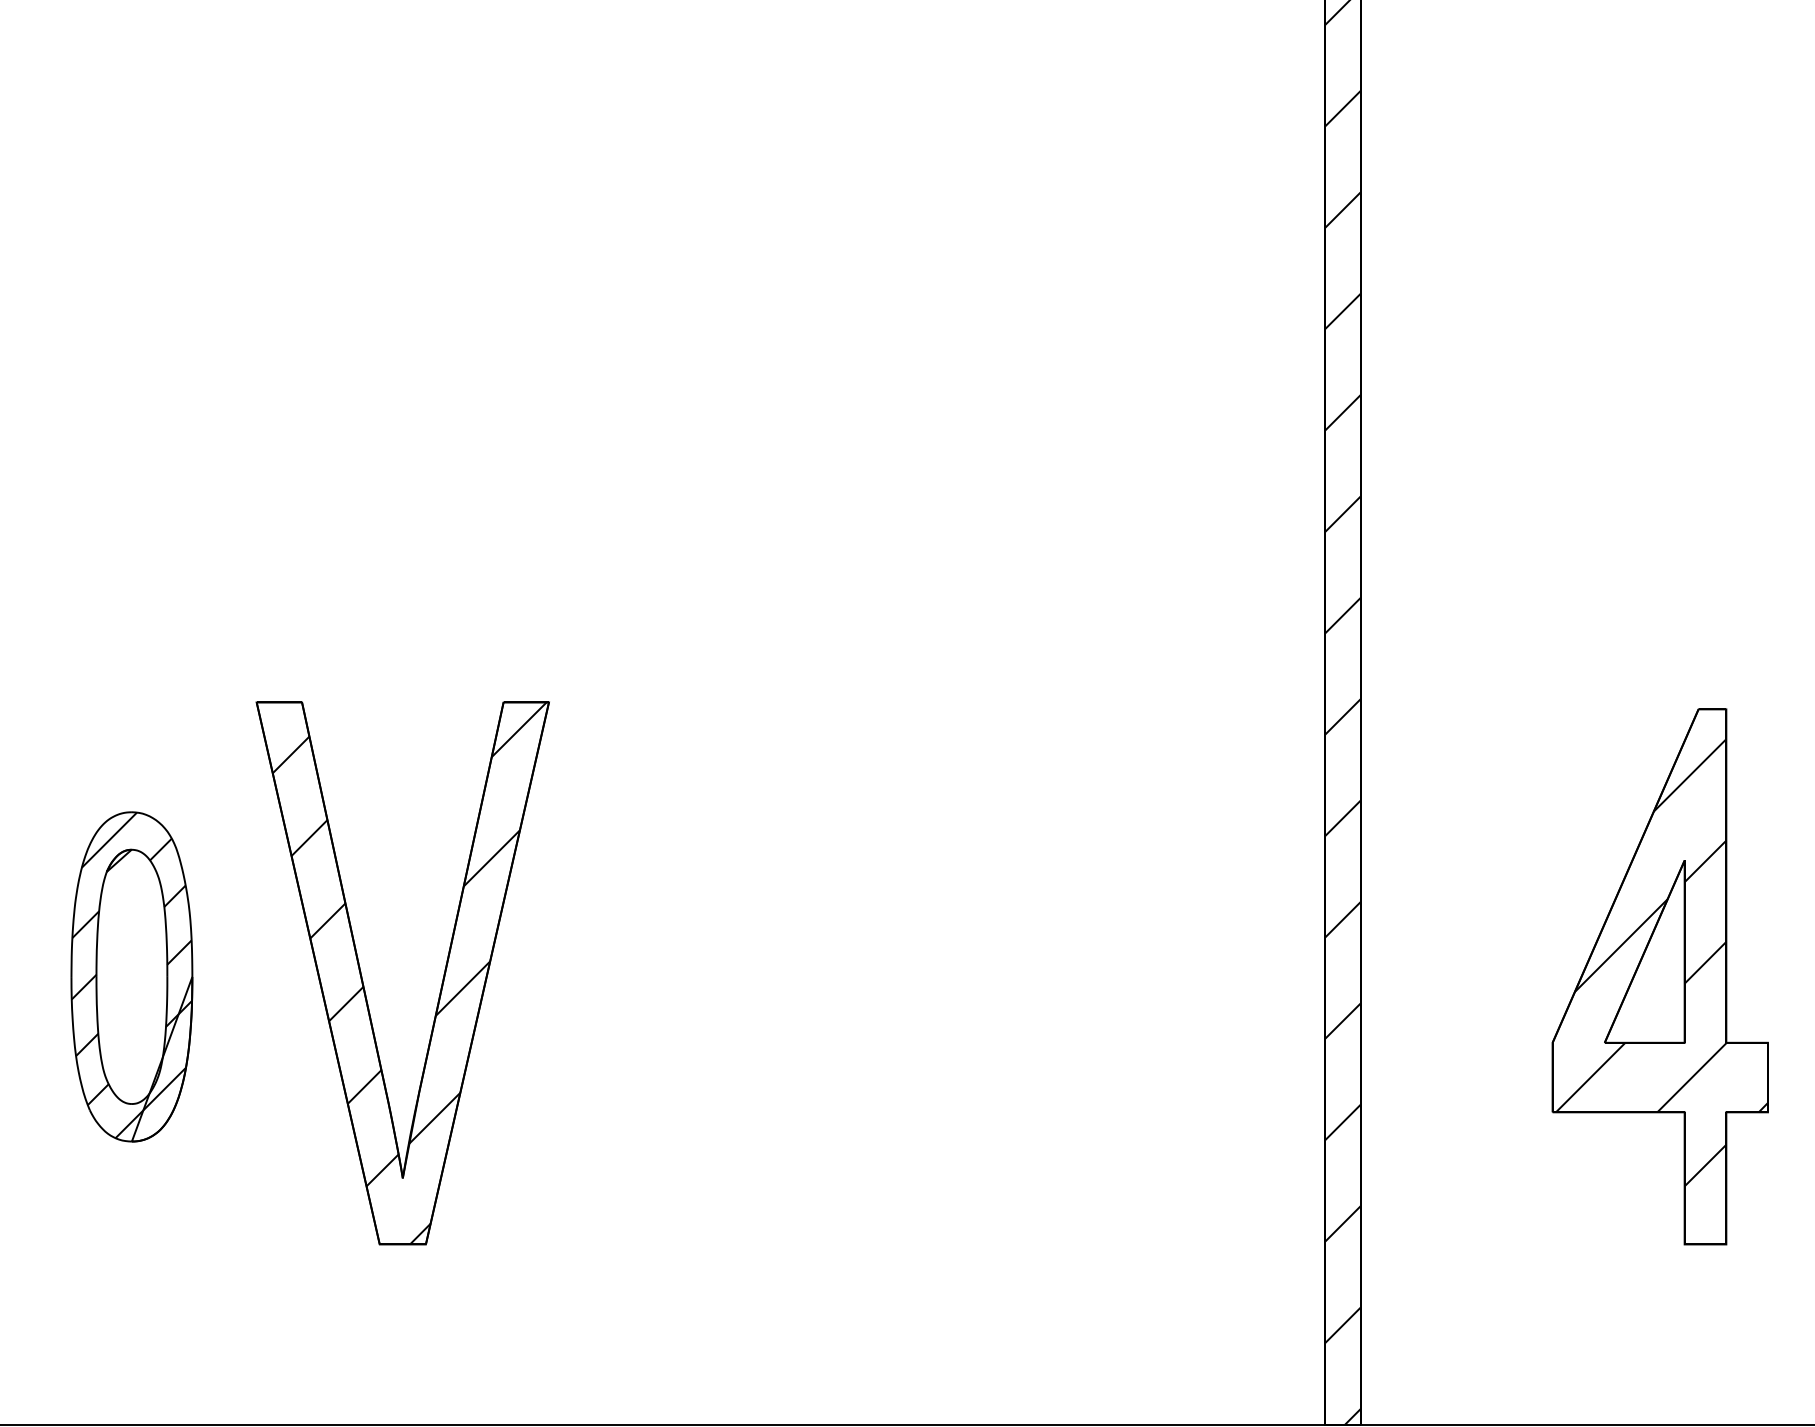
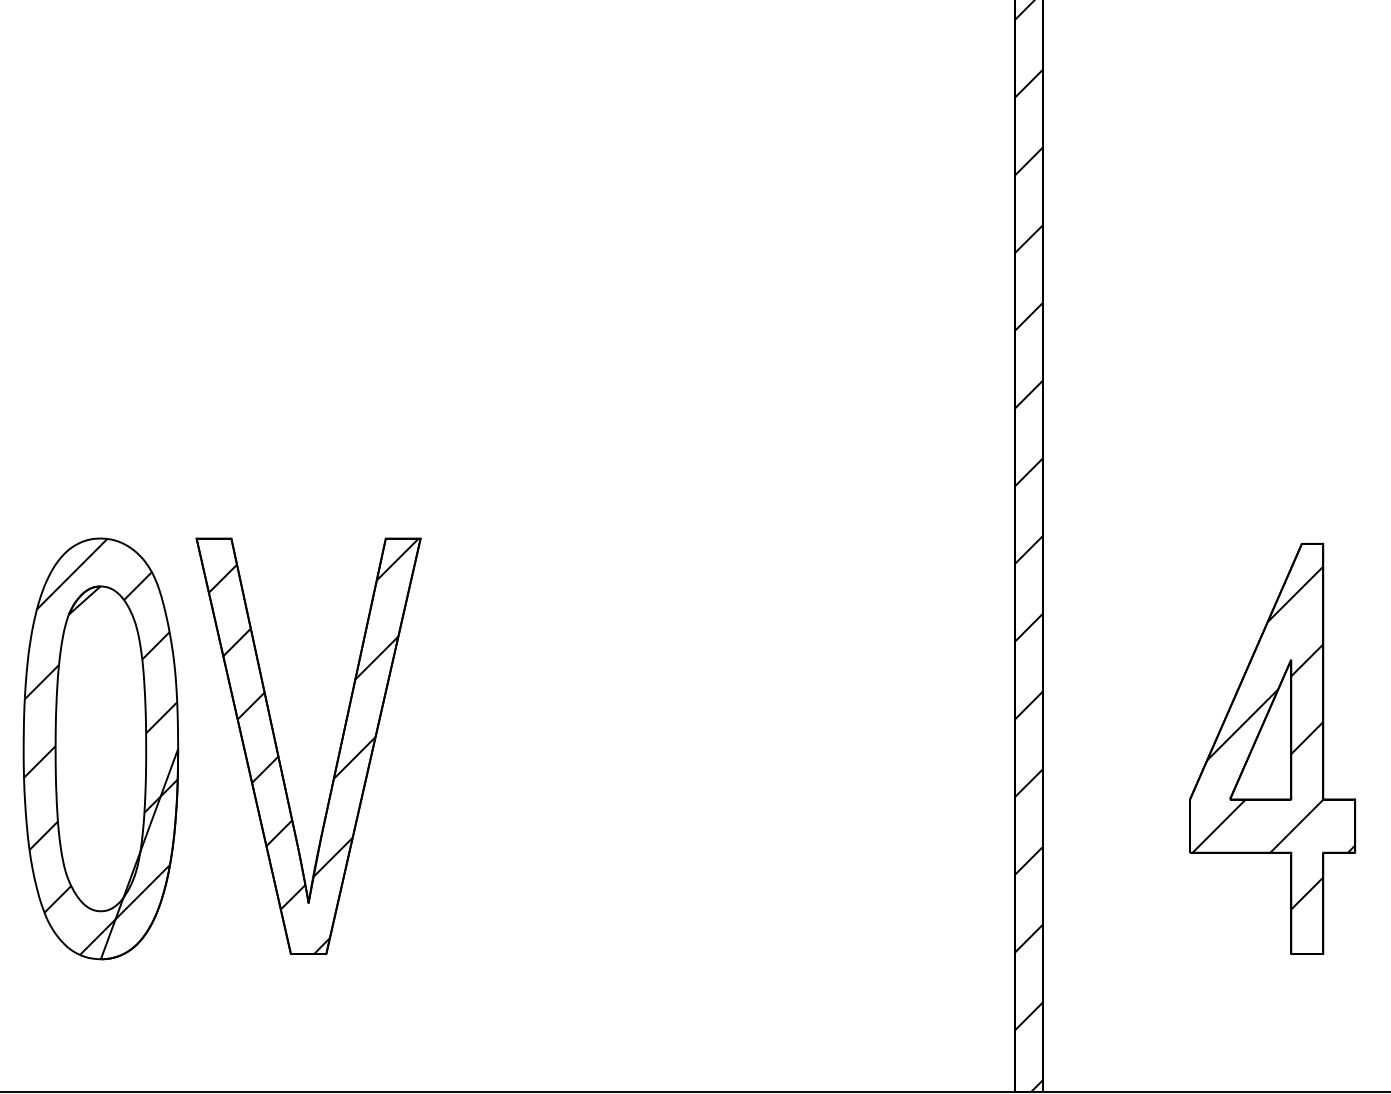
part: (131, 976) -> (100, 748), size x1.67

